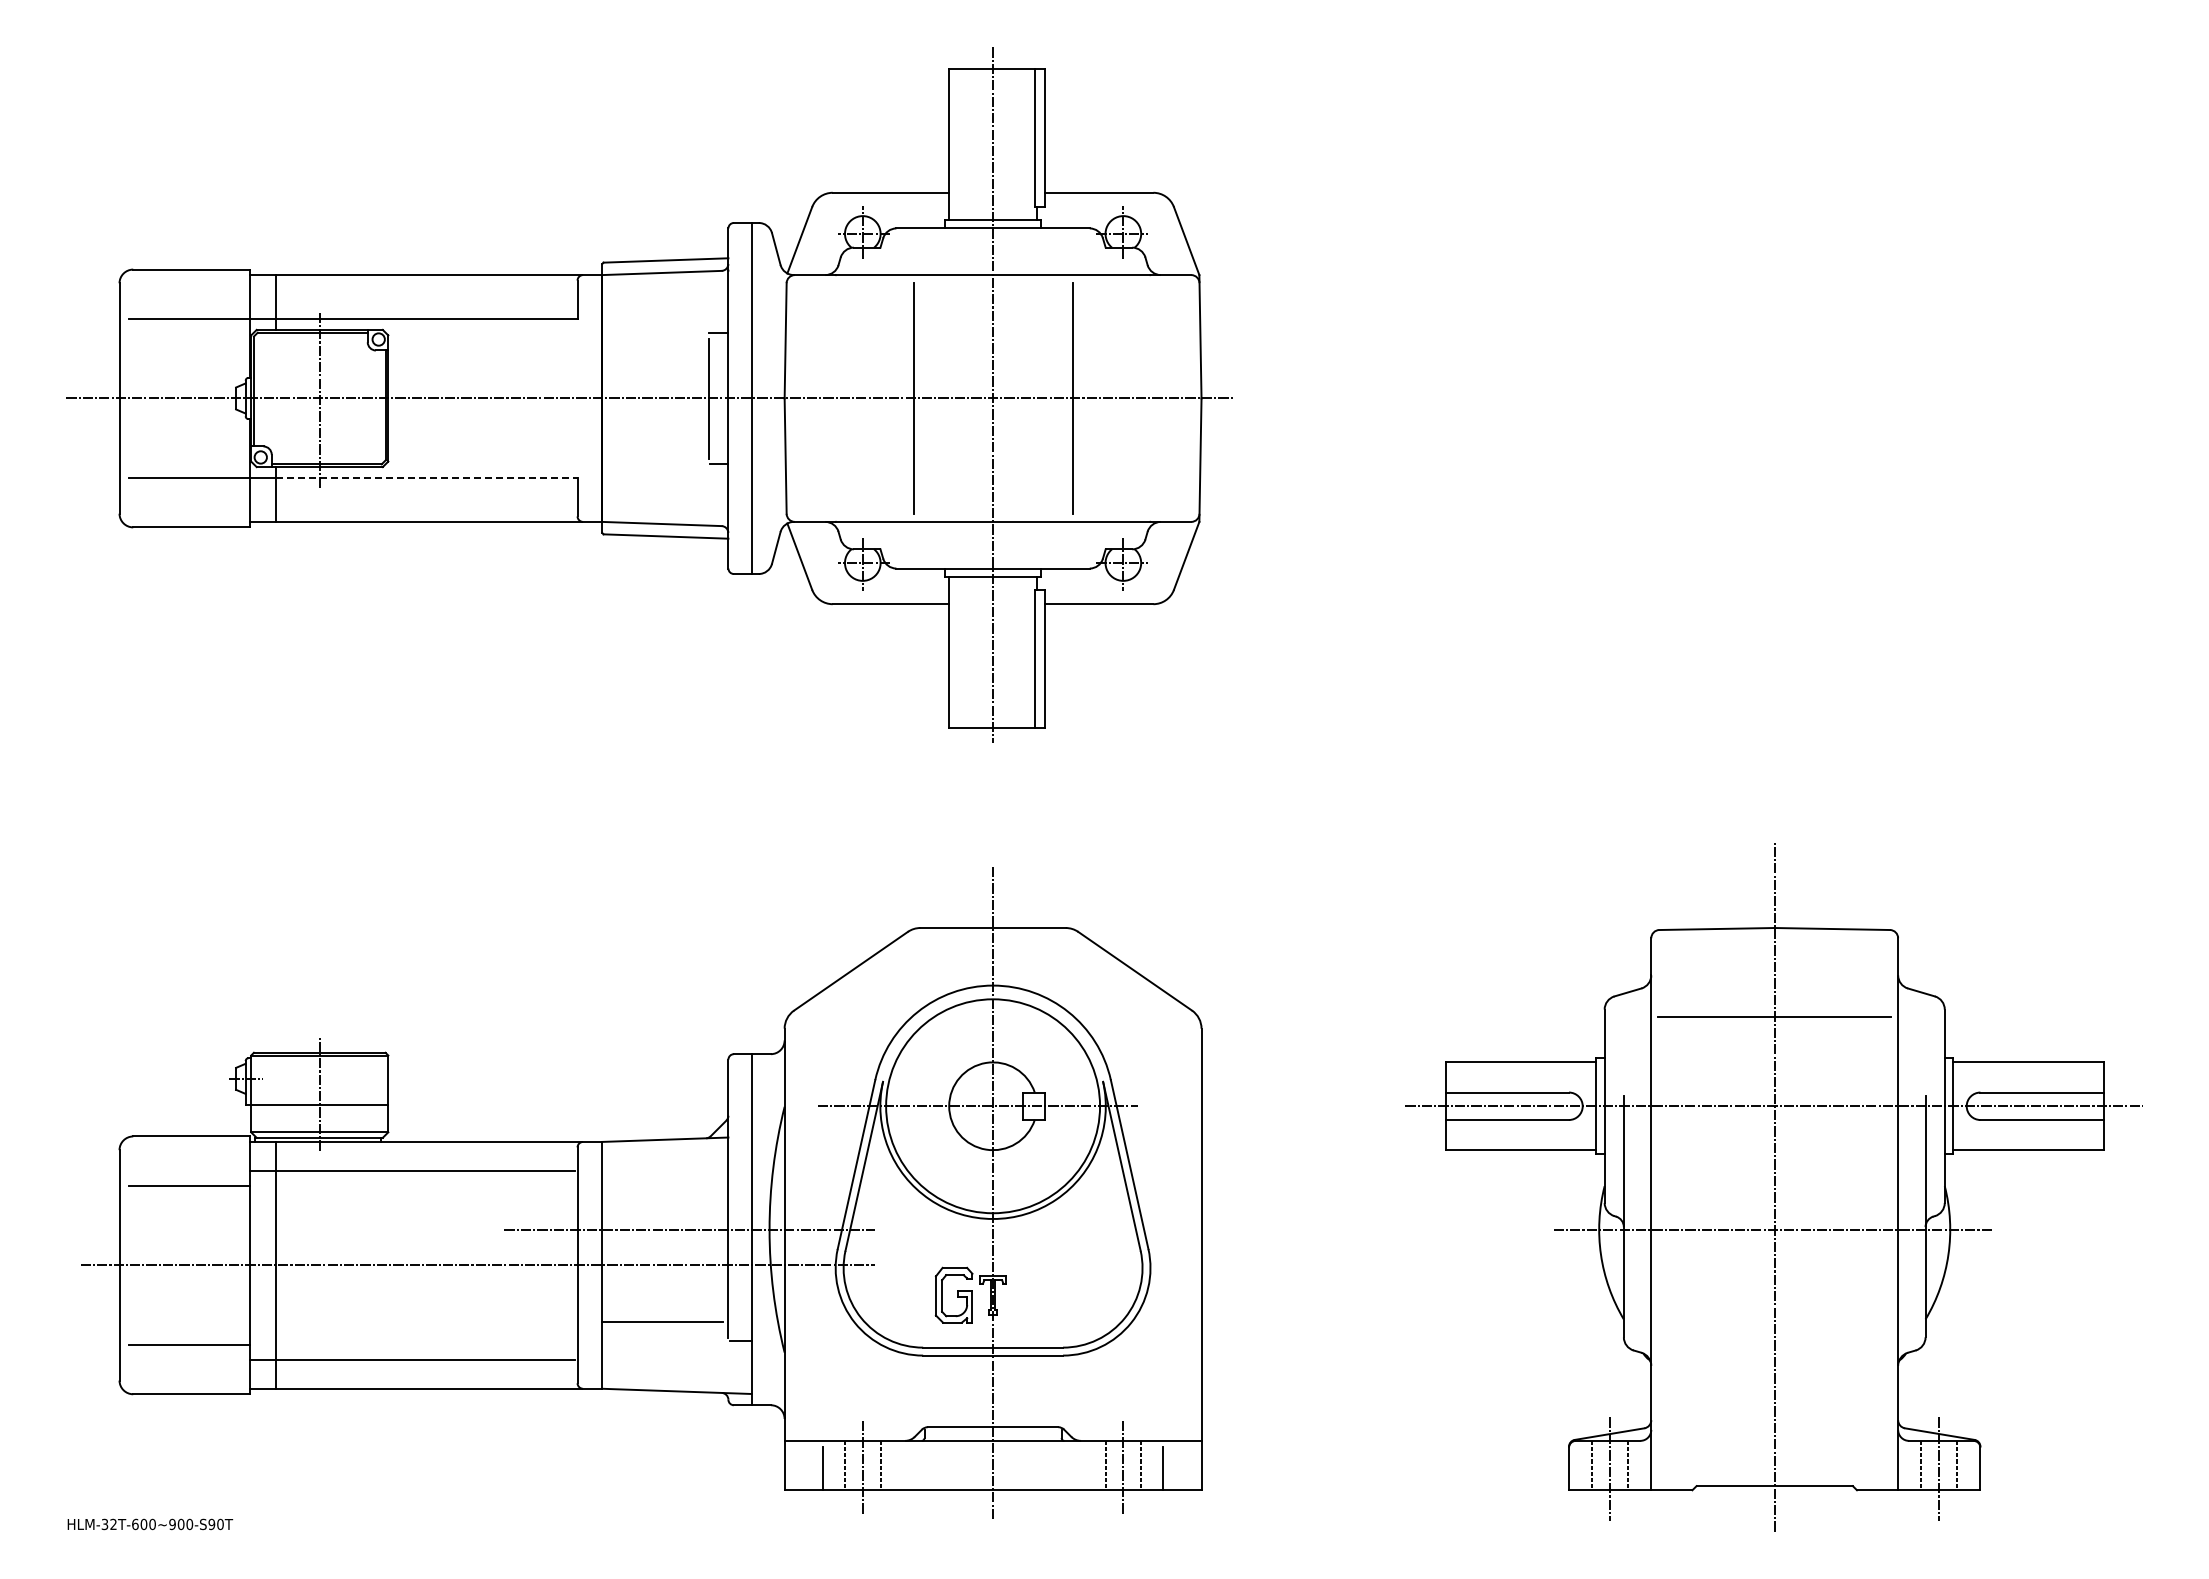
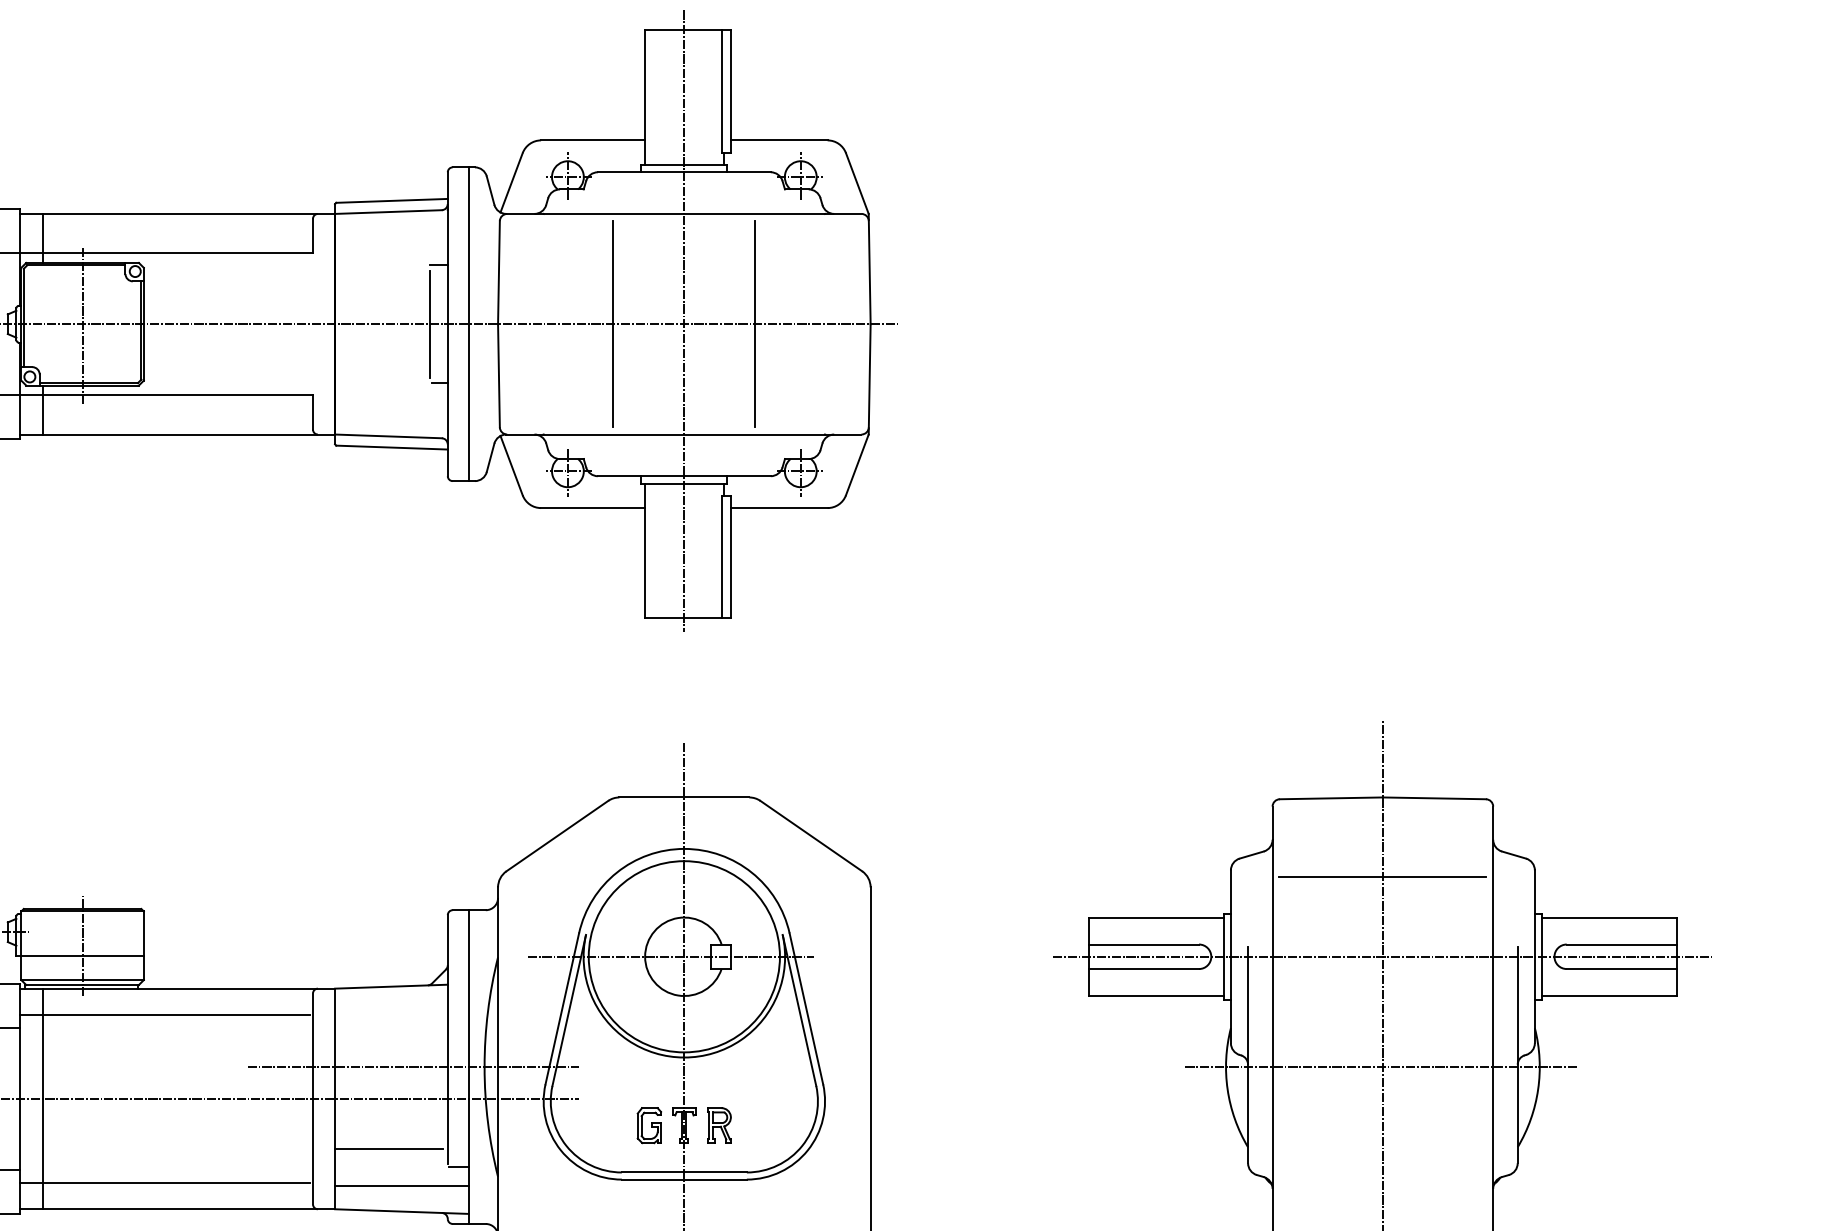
line: (426, 478) -> (177, 395), dashed -> solid
part: (953, 1294) -> (648, 1124), size x0.71
part: (1032, 1294) -> (719, 1124), added
line: (676, 1362) -> (401, 1185), added

